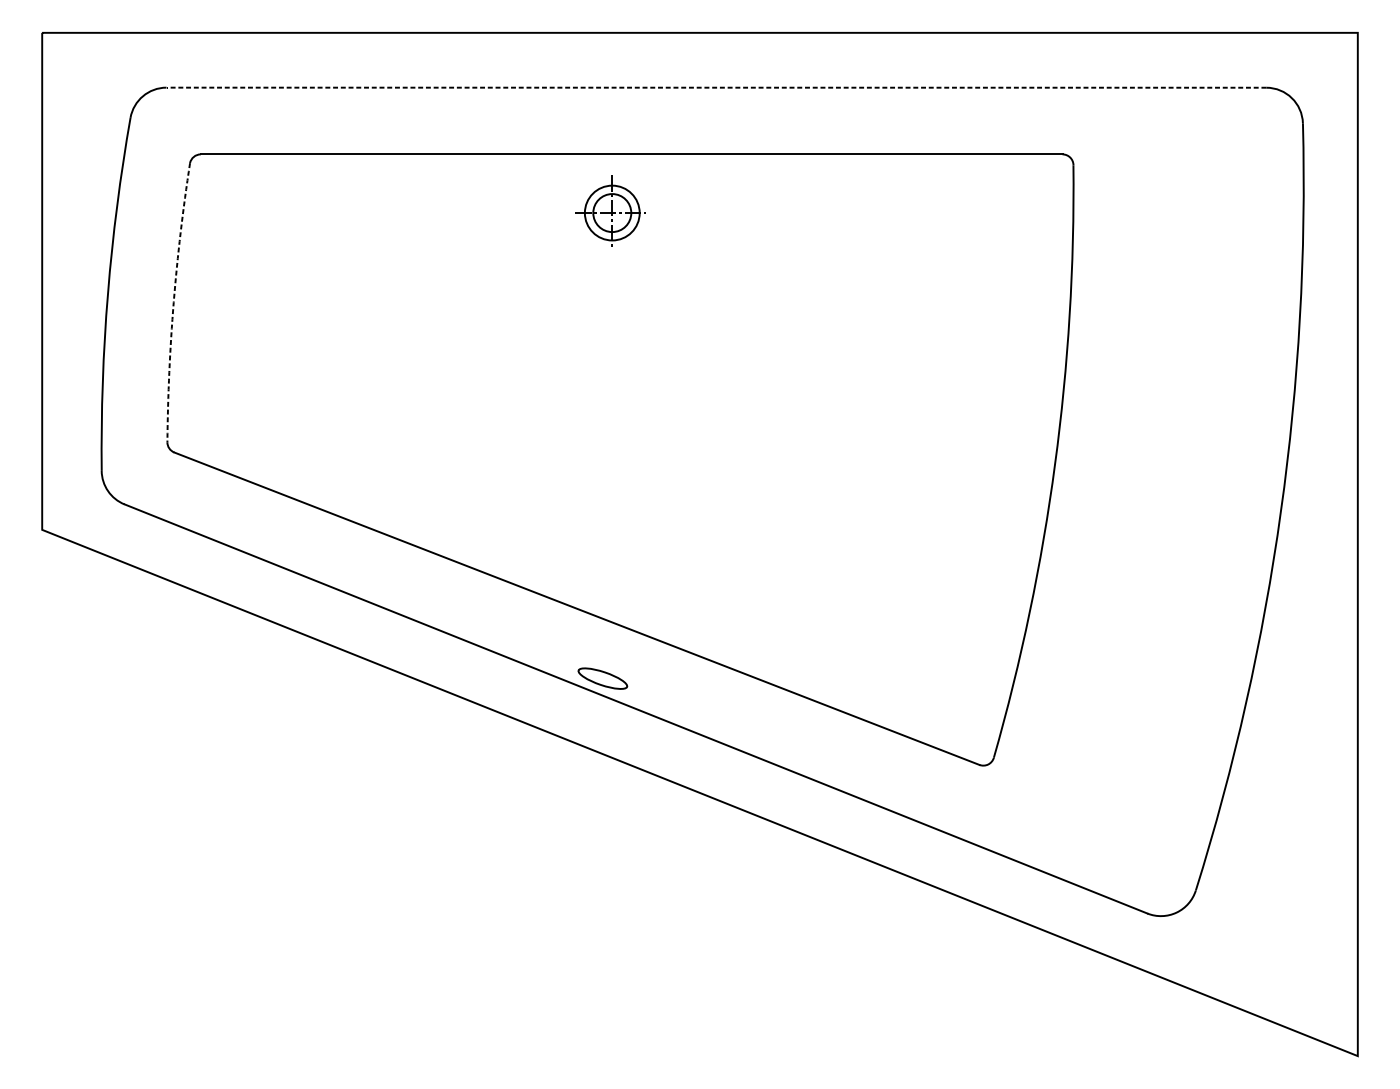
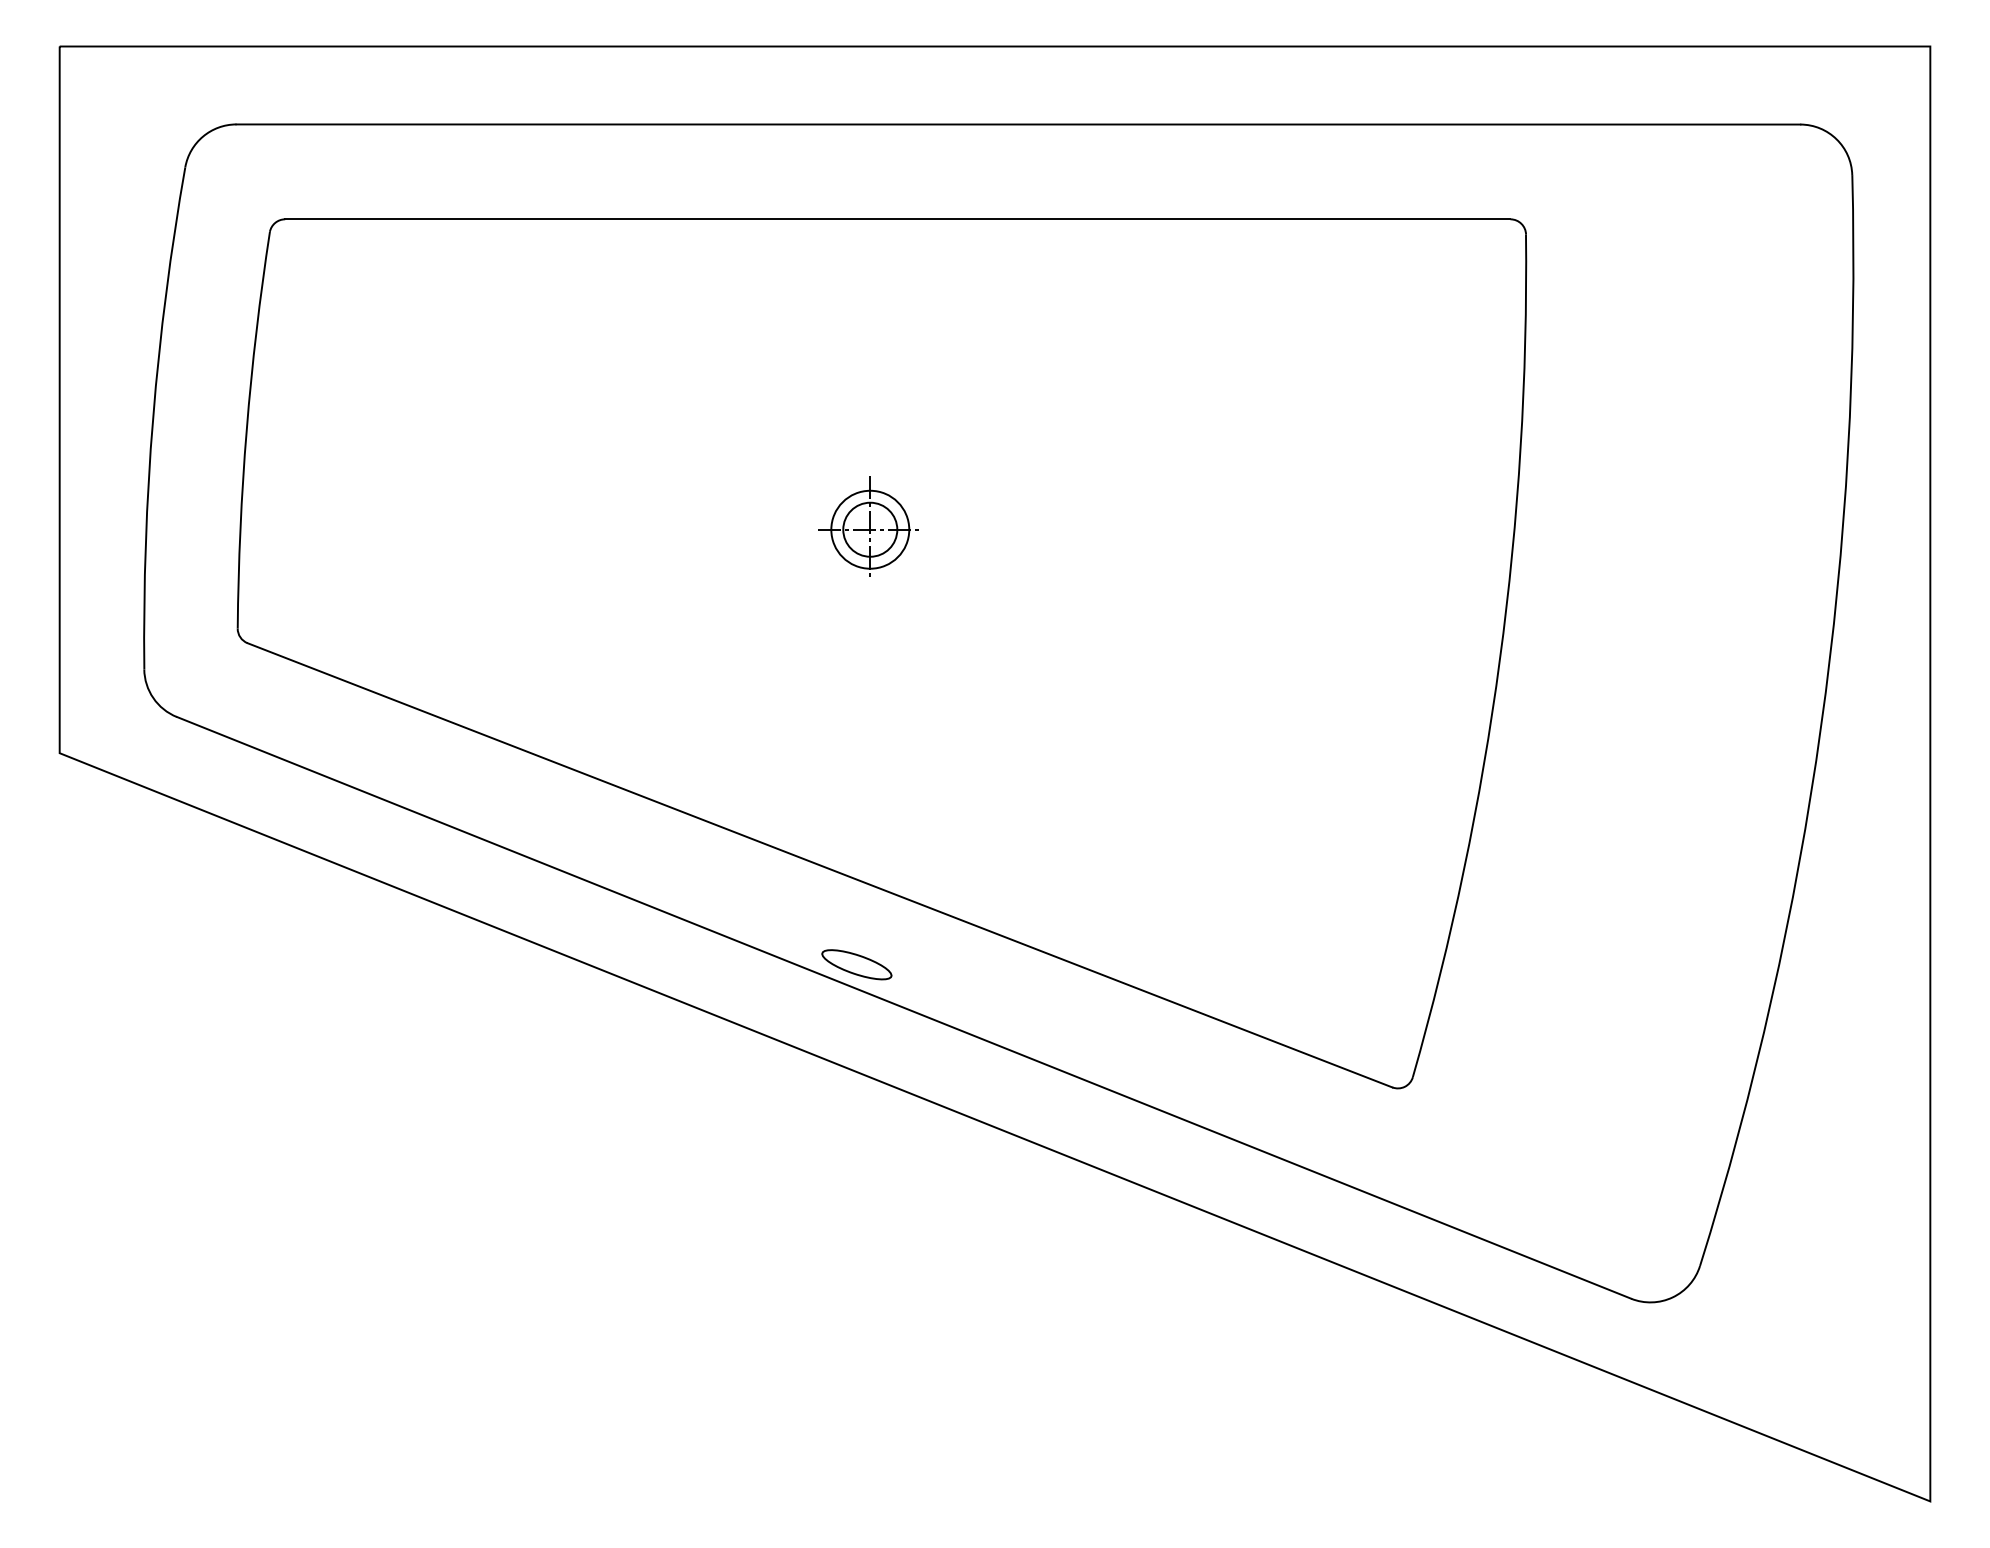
line: (716, 87) -> (1018, 124), dashed -> solid
part: (611, 210) -> (868, 526), moved
arc: (173, 302) -> (246, 429), dashed -> solid

